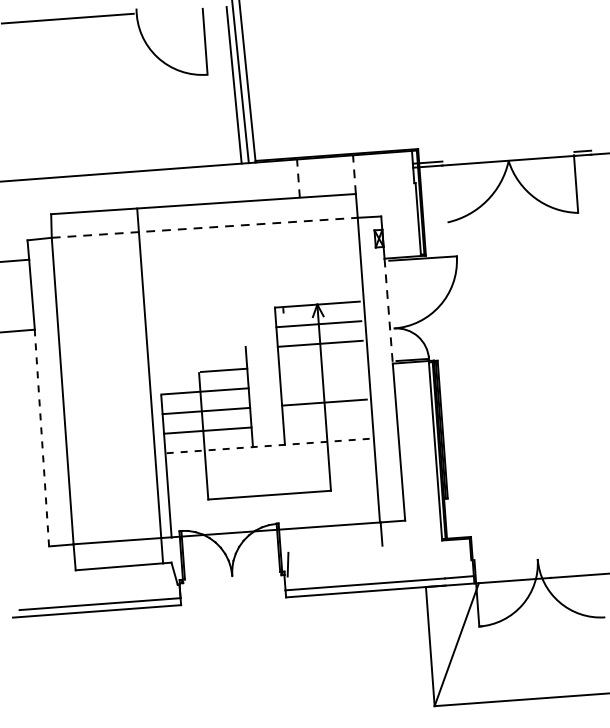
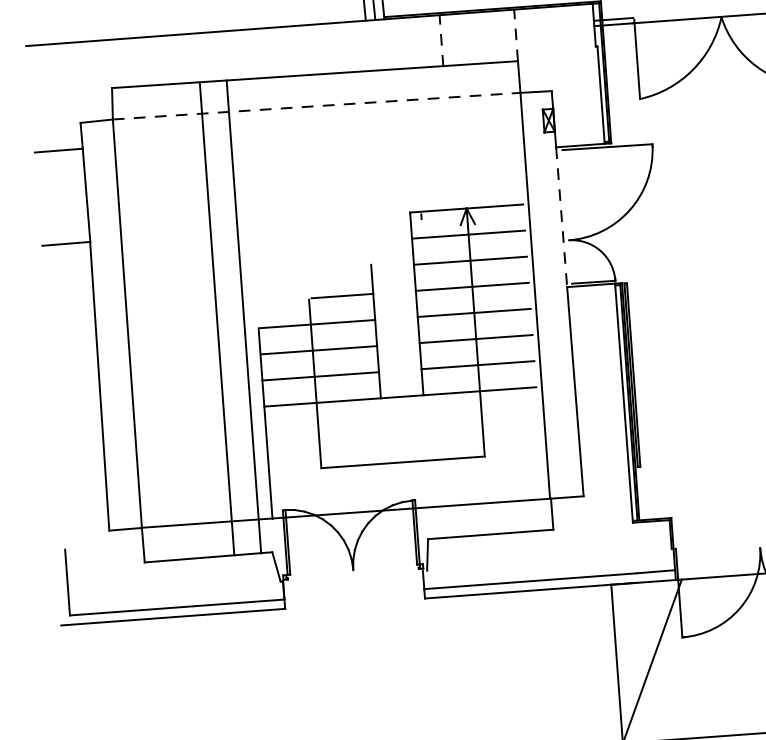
line: (445, 192) -> (637, 59), added
line: (321, 363) -> (472, 286), added
line: (322, 383) -> (473, 313), added
line: (129, 386) -> (216, 317), added
line: (325, 422) -> (477, 365), added
line: (41, 438) -> (99, 386), dashed -> solid
line: (267, 446) -> (400, 397), dashed -> solid
line: (335, 548) -> (490, 533), added
line: (17, 585) -> (67, 582), added

